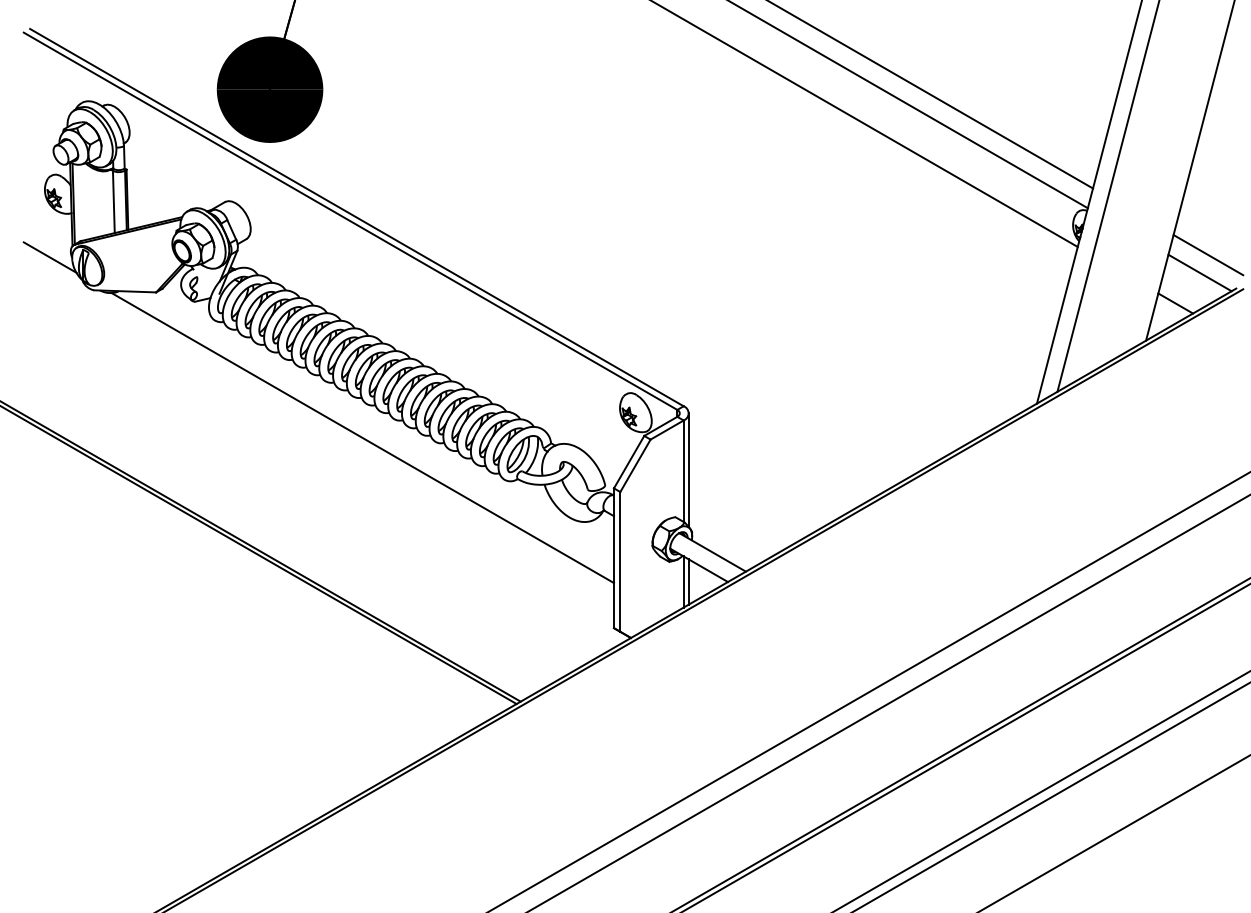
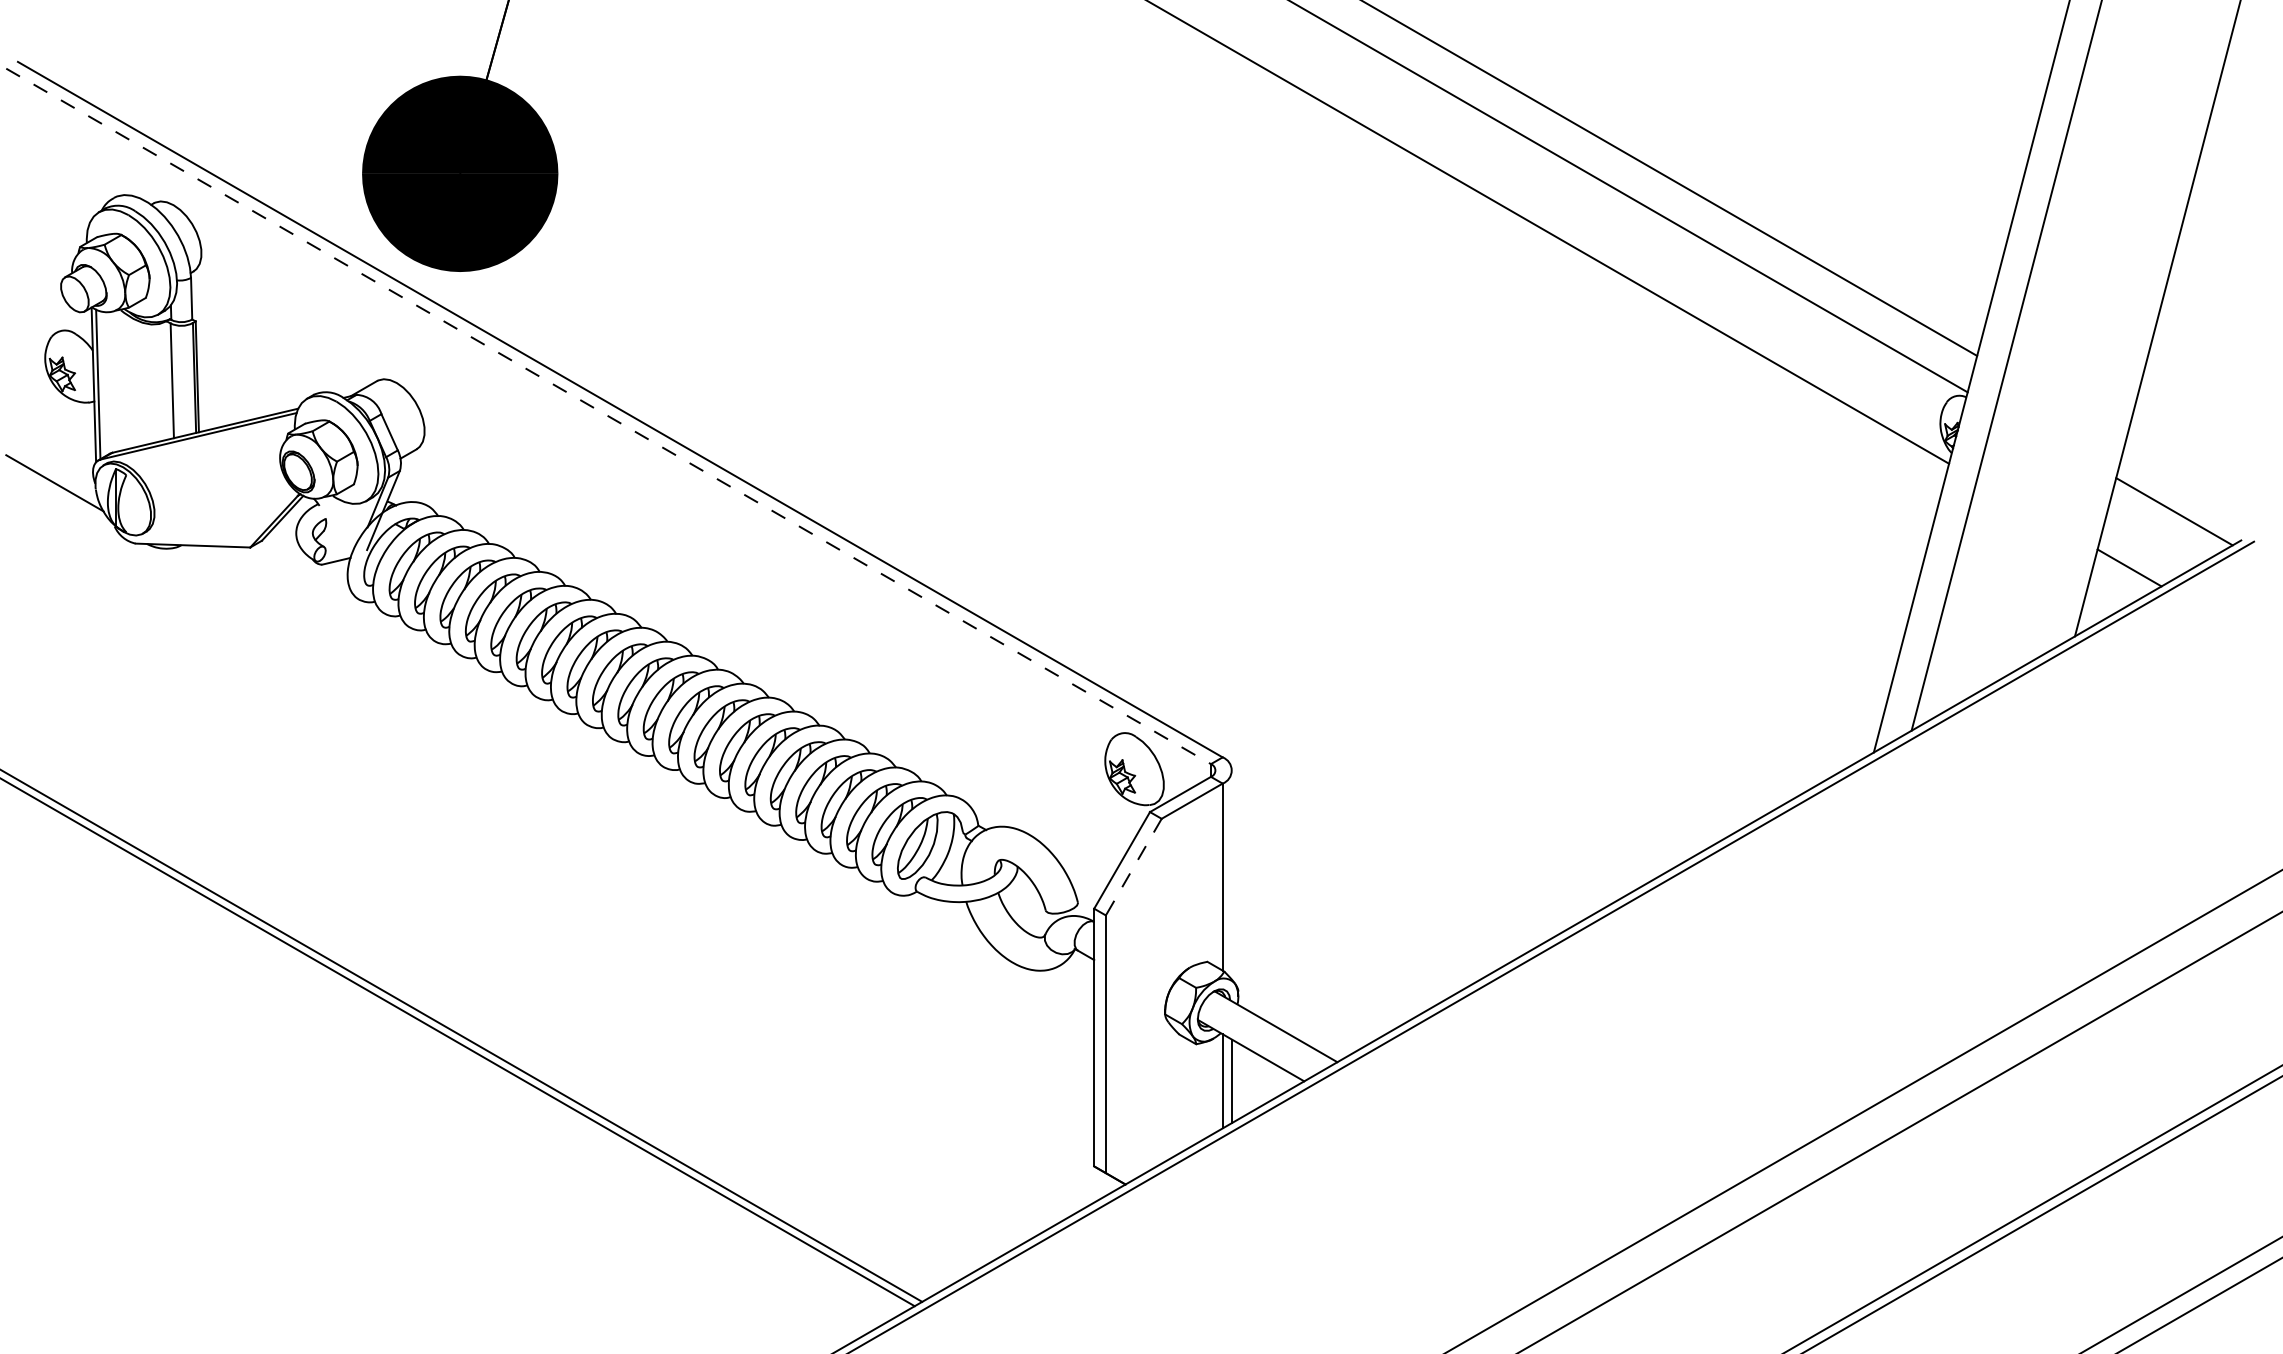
line: (351, 221) -> (610, 416), solid -> dashed
line: (1208, 255) -> (2190, 479), removed
line: (362, 437) -> (630, 814), removed
line: (635, 466) -> (1133, 868), solid -> dashed
line: (688, 470) -> (1231, 875), removed

